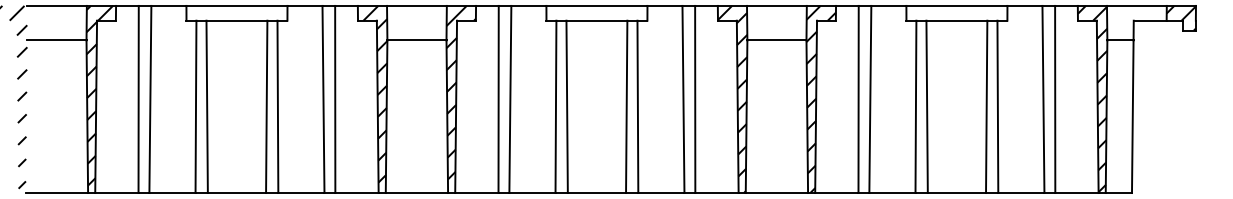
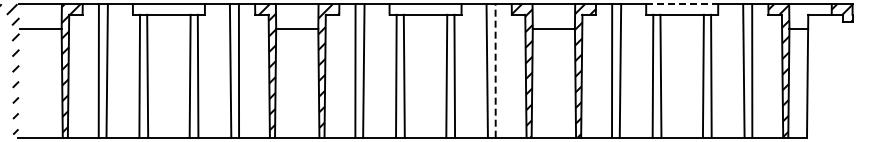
line: (957, 6) -> (682, 4), solid -> dashed
line: (695, 98) -> (495, 70), solid -> dashed

